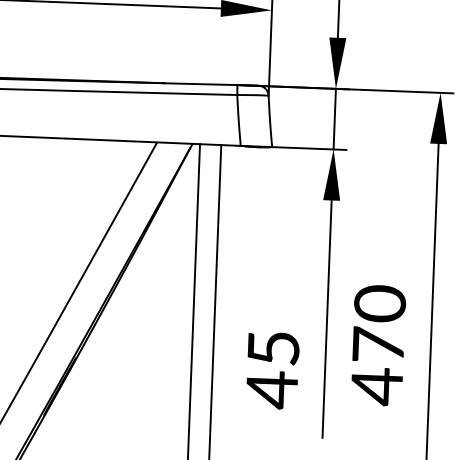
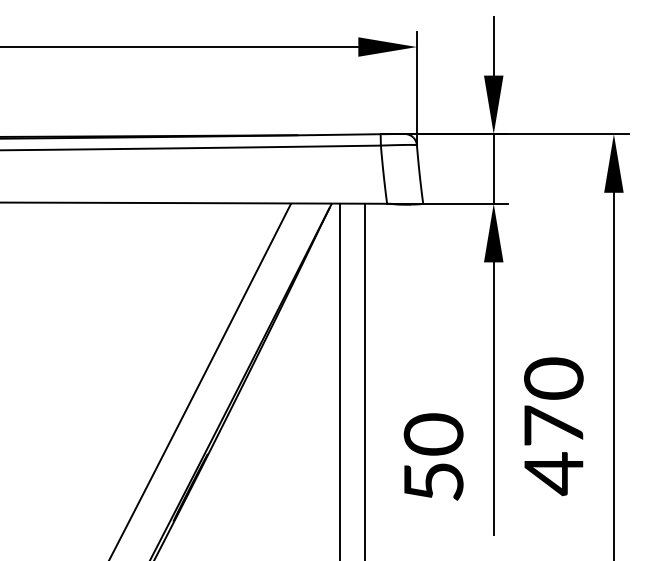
text: (272, 369) -> (433, 458), 45 -> 50

